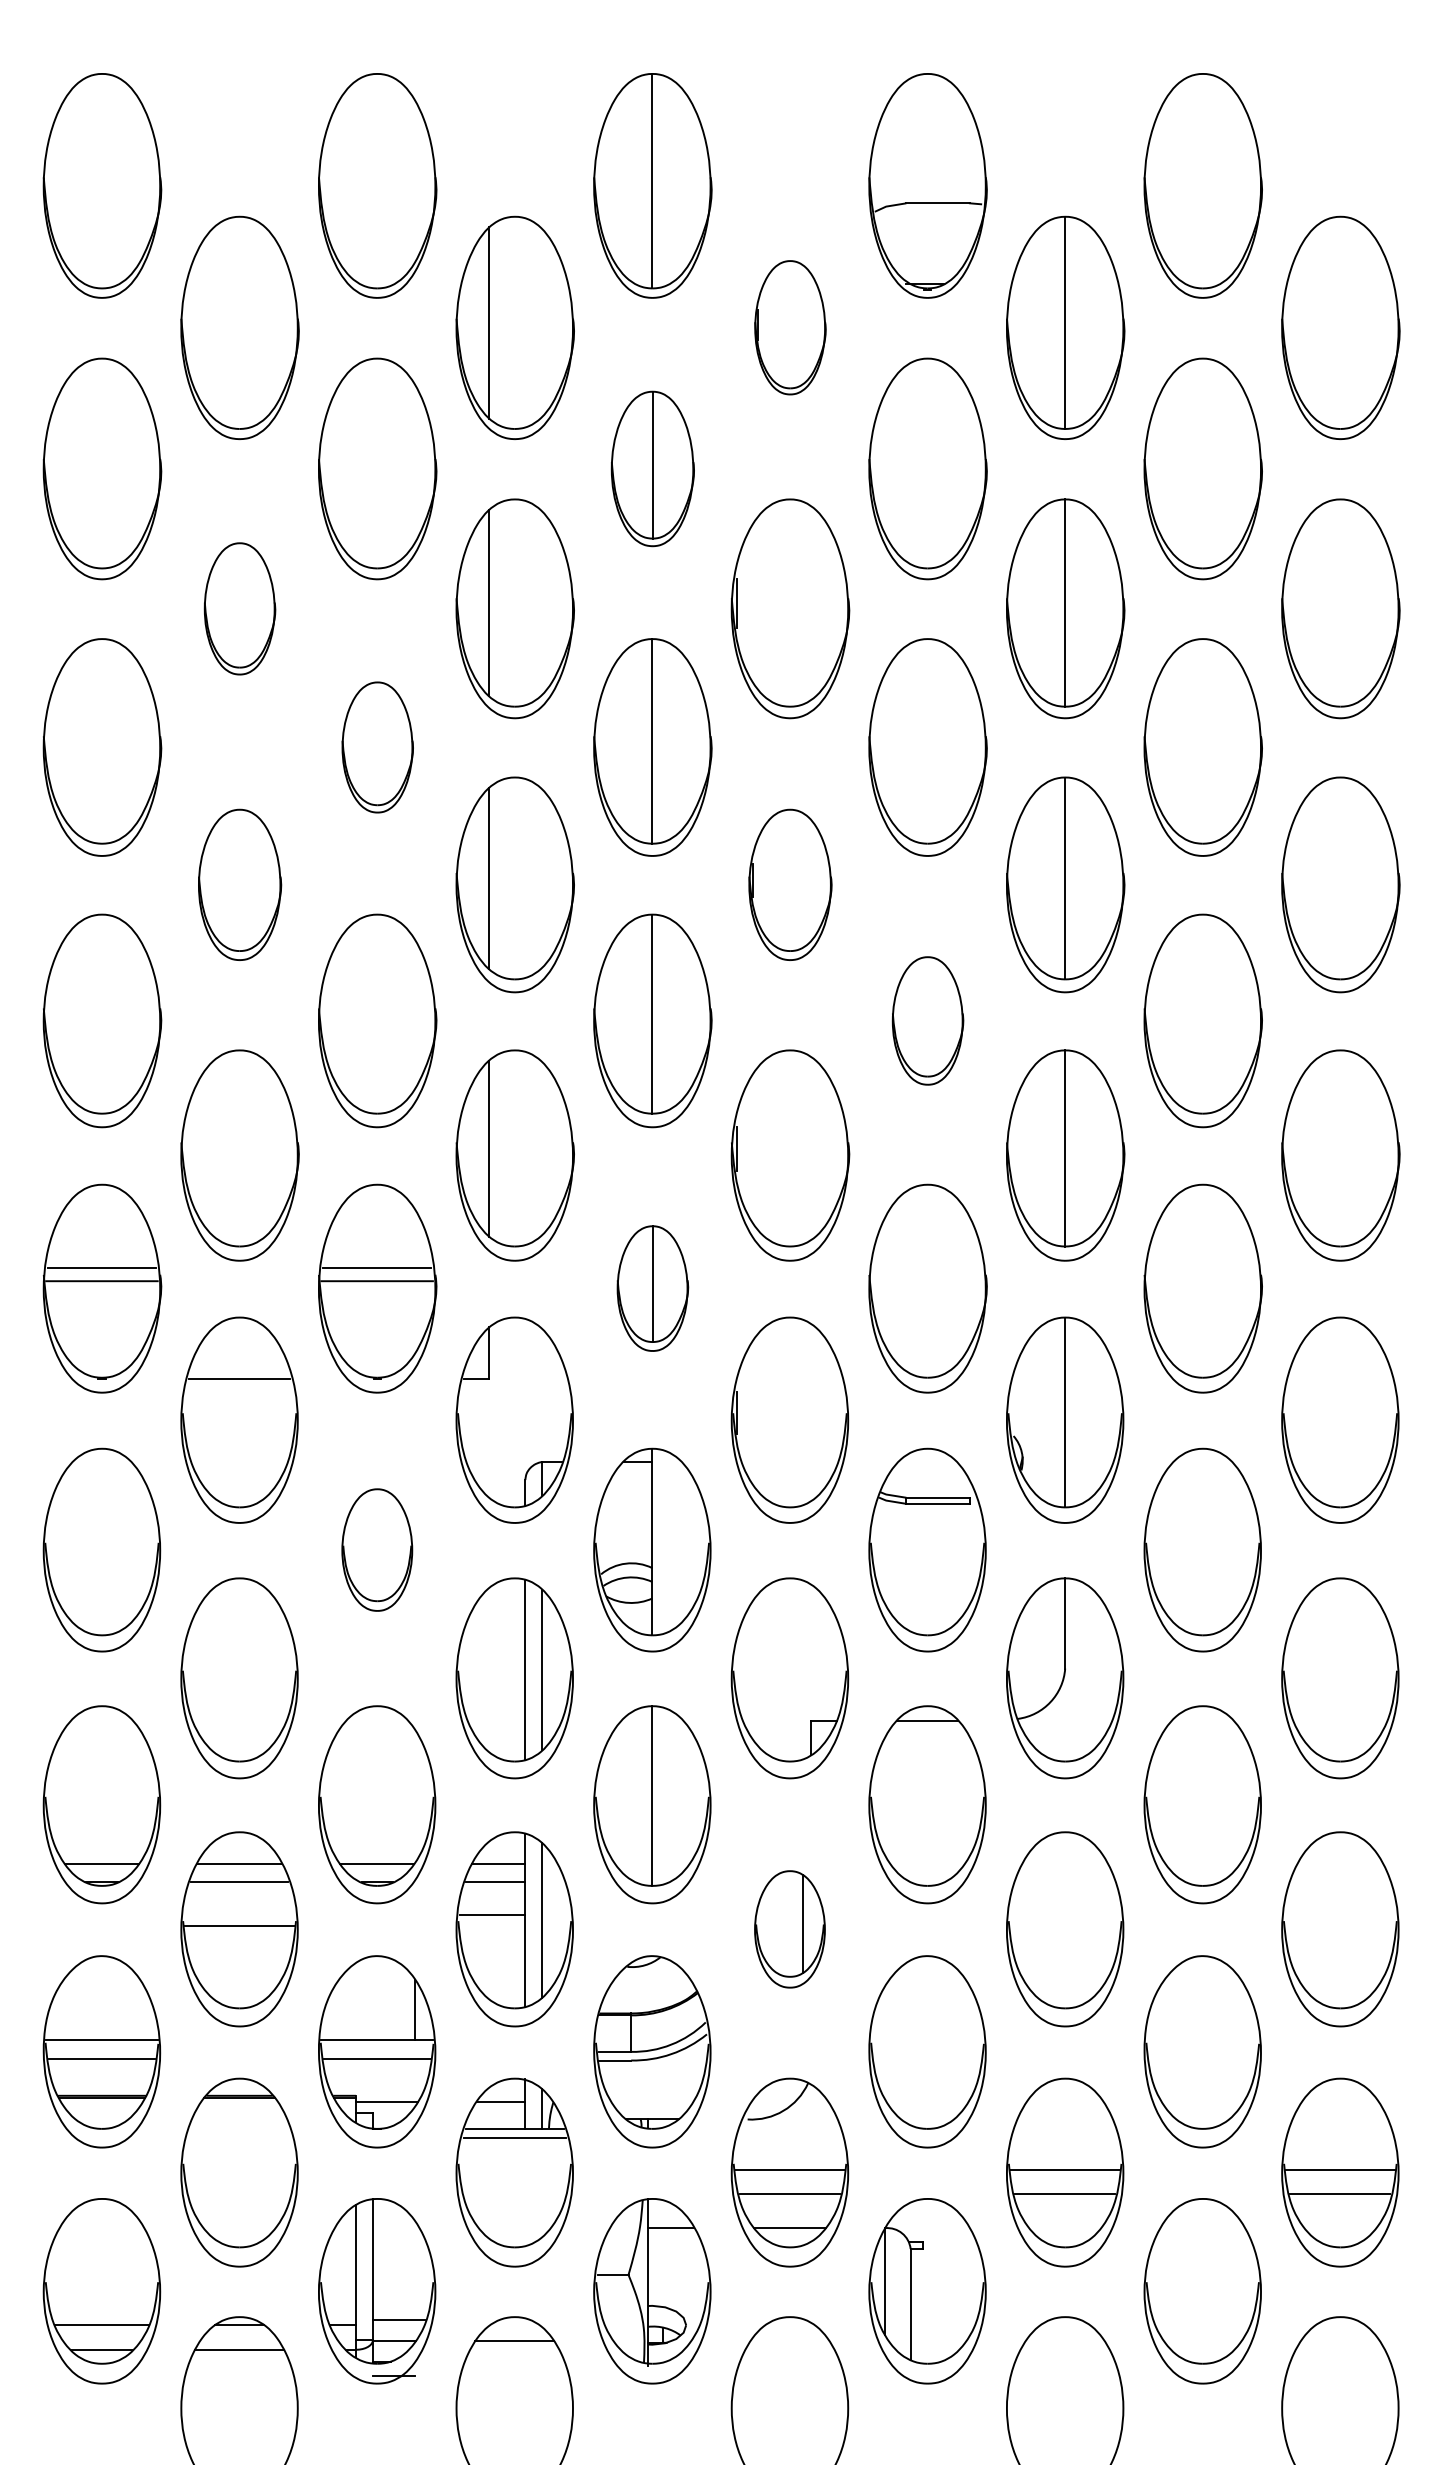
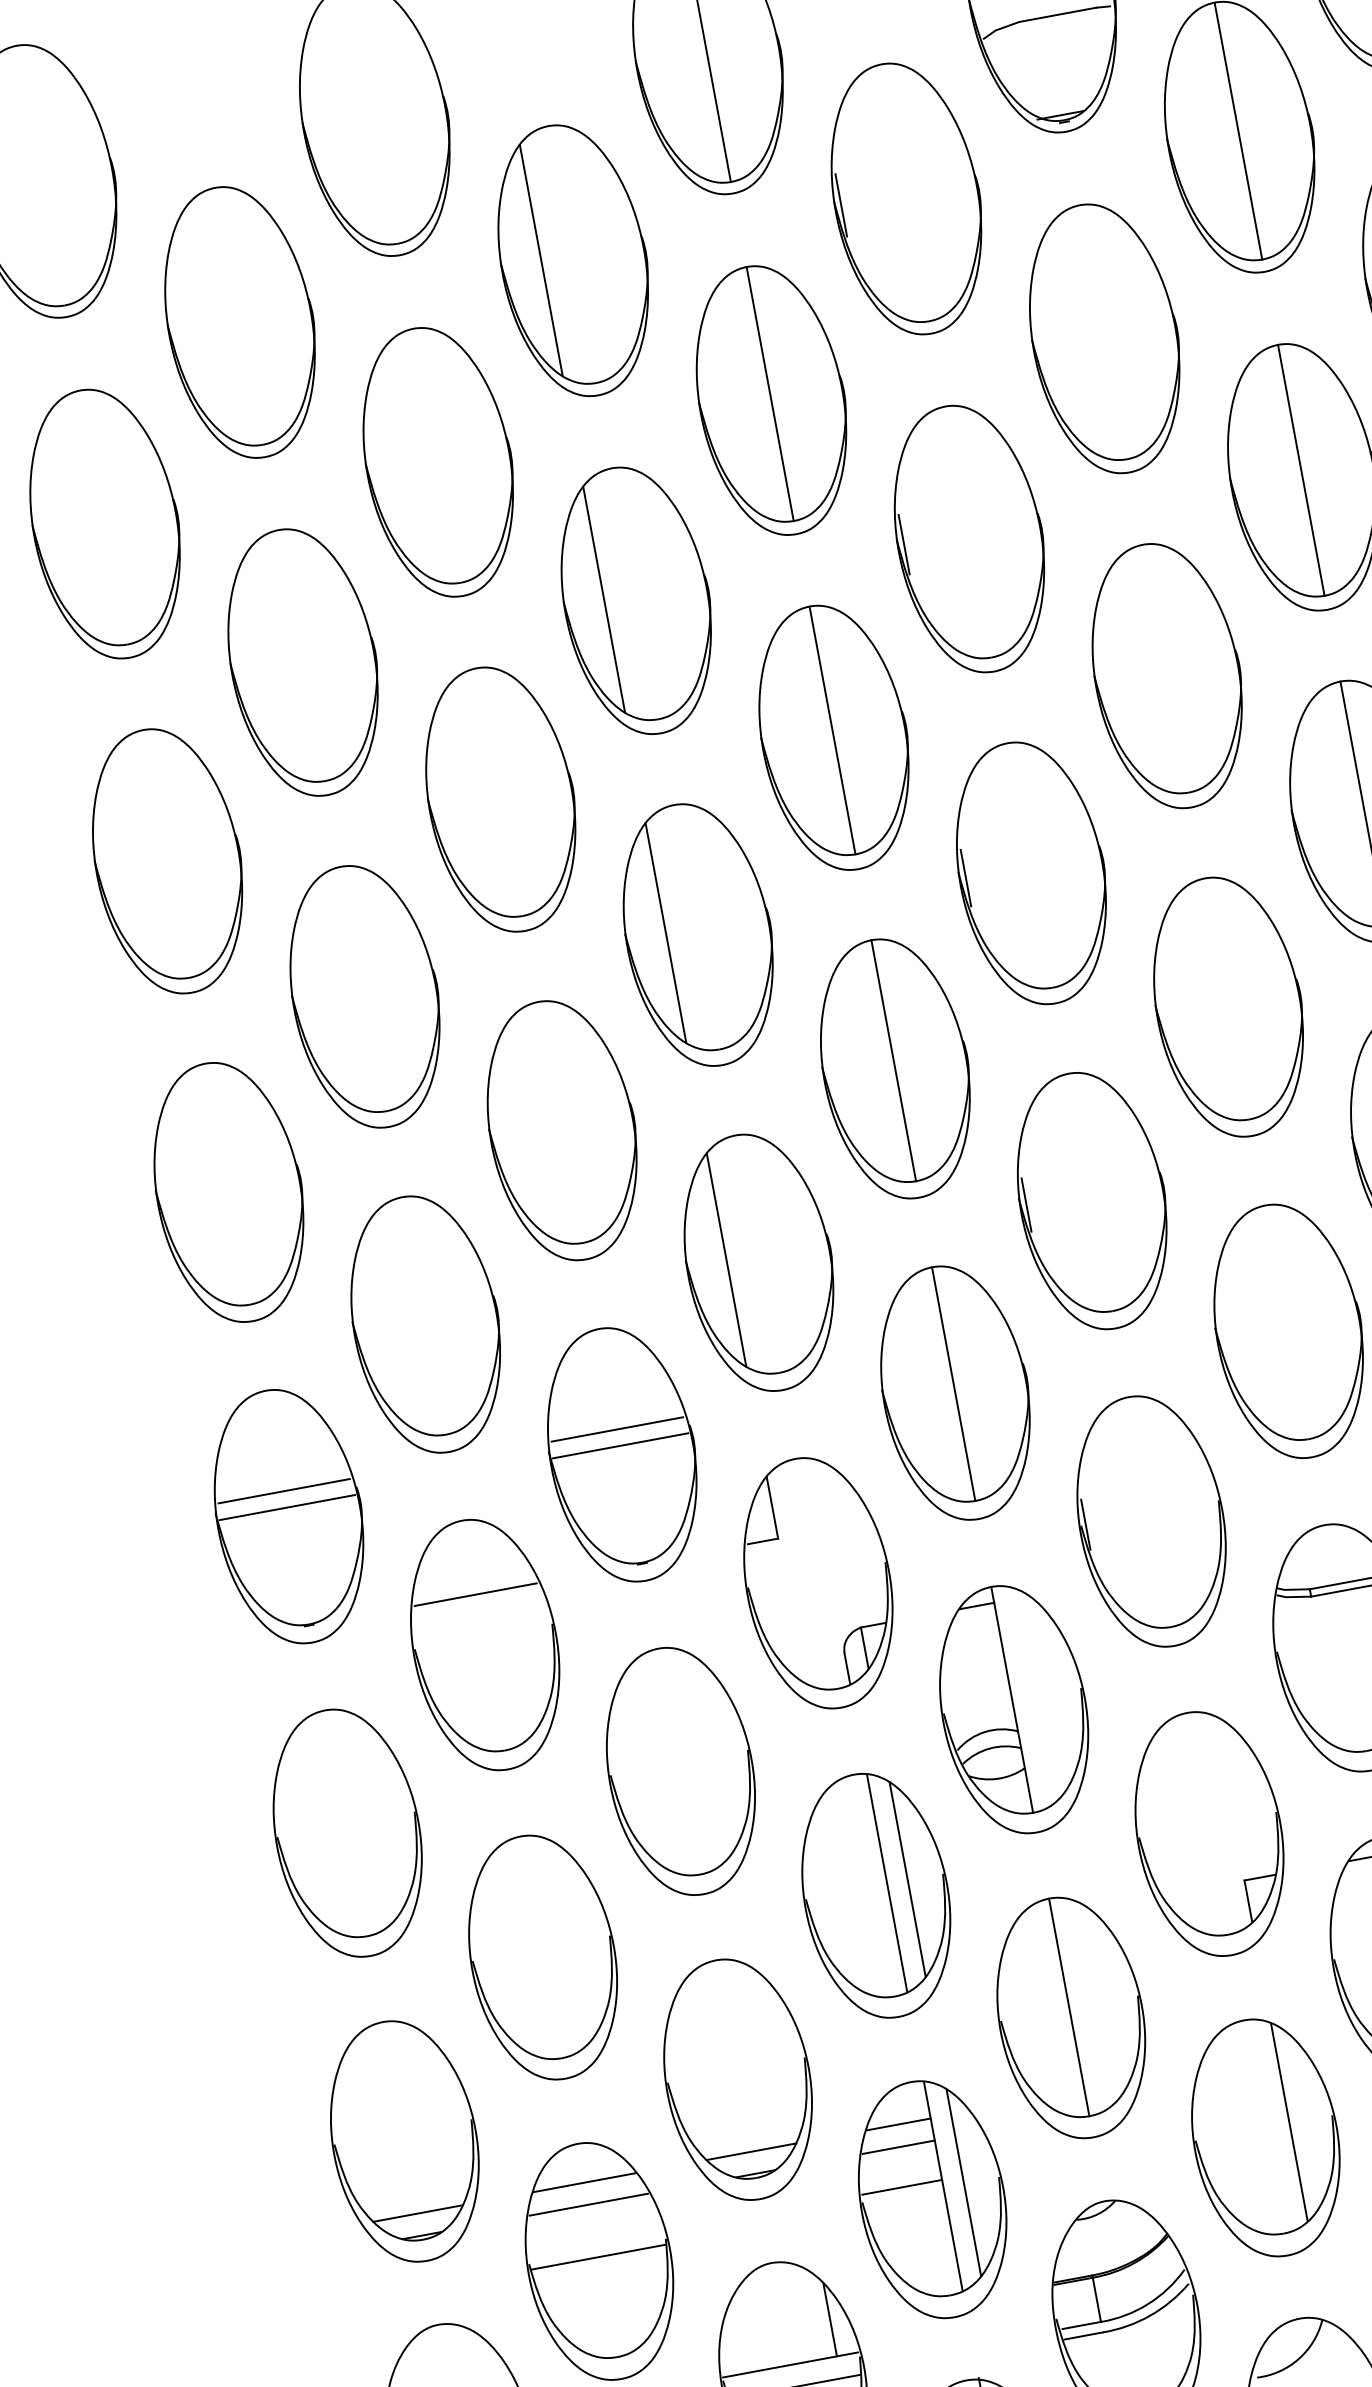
part: (790, 327) -> (906, 198), size x1.67
part: (652, 468) -> (771, 400), size x1.43
part: (239, 608) -> (302, 662), size x1.67
part: (377, 747) -> (501, 799), size x1.67
part: (239, 884) -> (364, 996), size x1.43
part: (790, 884) -> (1031, 872), size x1.43
part: (927, 1020) -> (1228, 1006), size x1.67
part: (652, 1288) -> (955, 1392), size x1.67
part: (377, 1549) -> (681, 1770), size x1.67
part: (789, 1929) -> (1265, 2138), size x1.67

